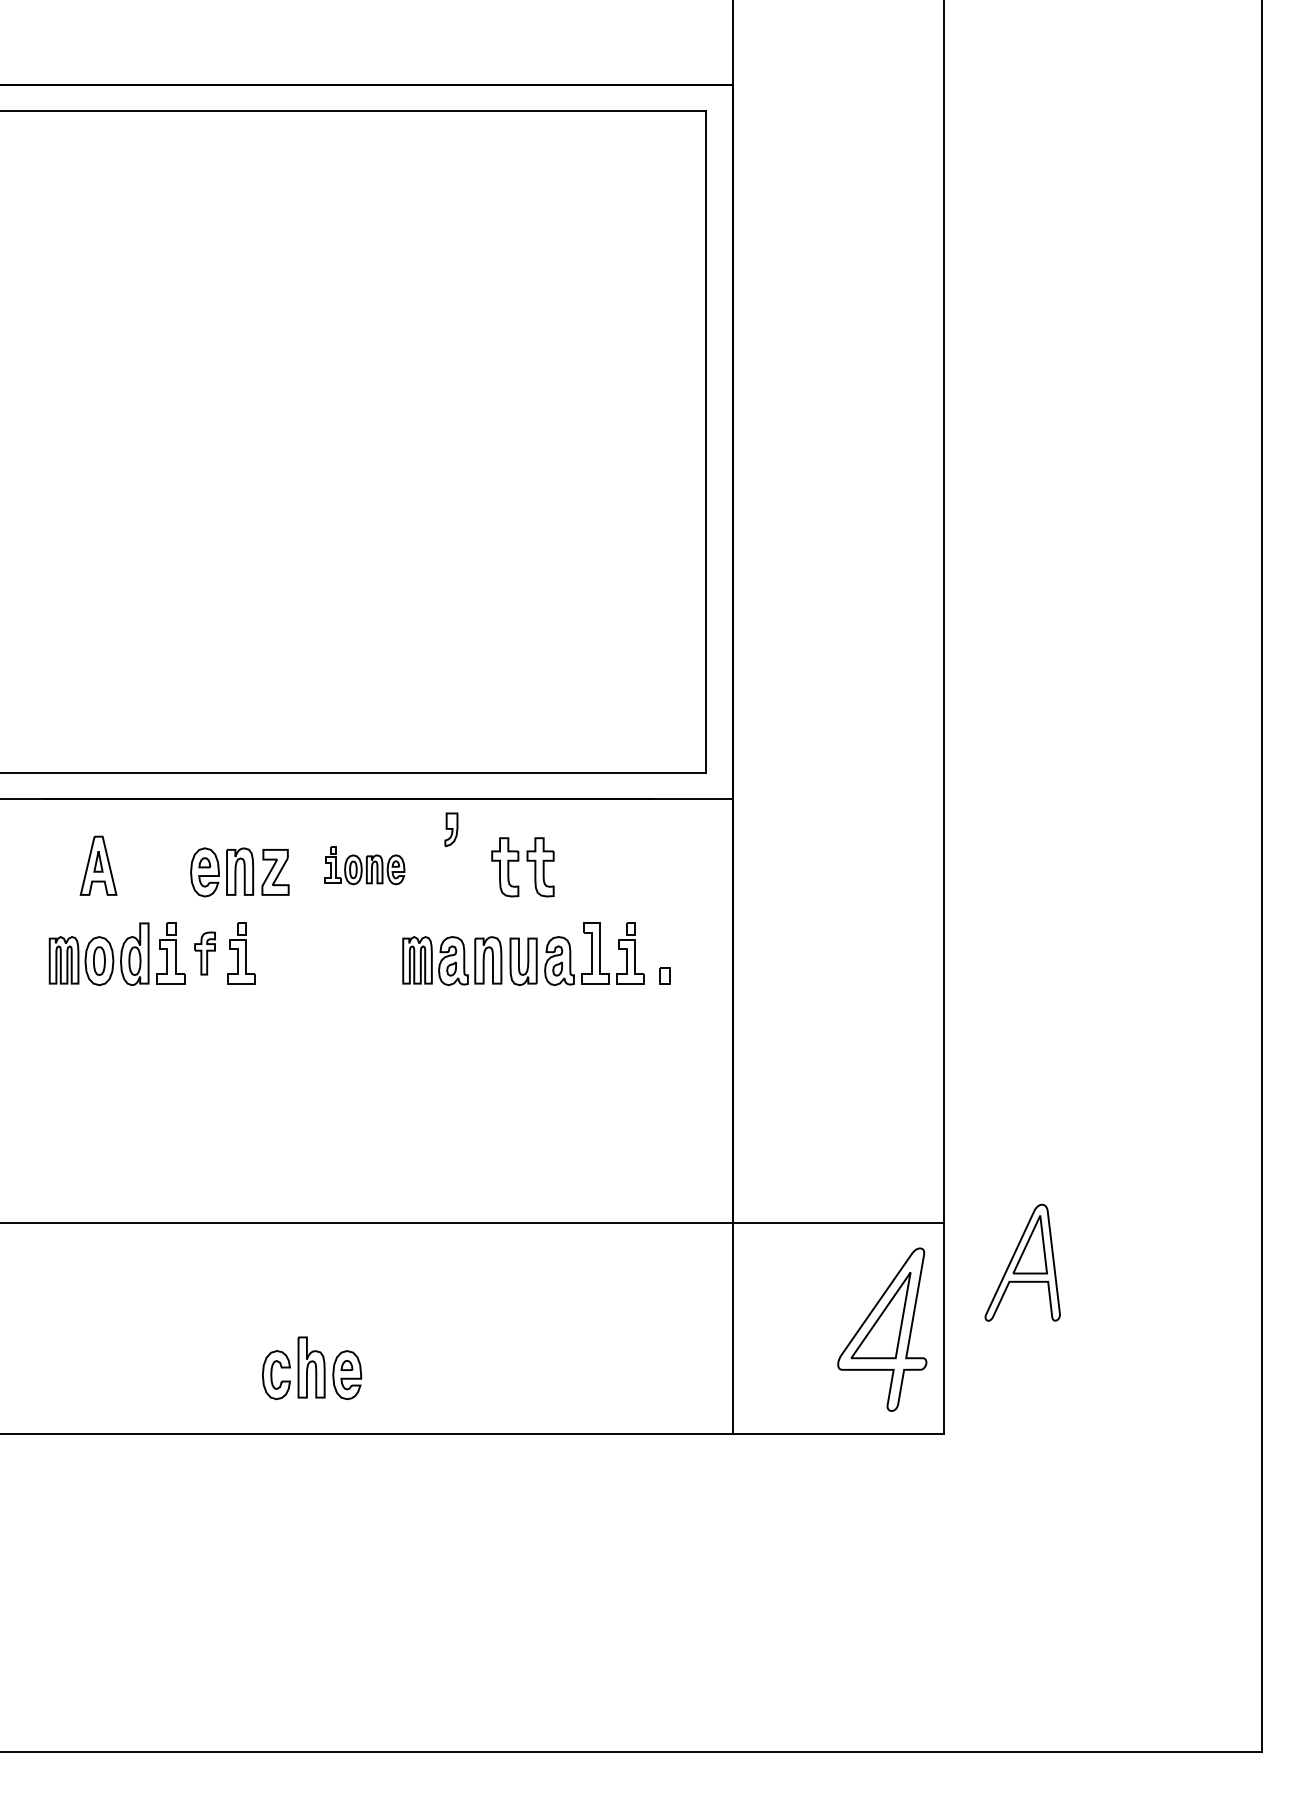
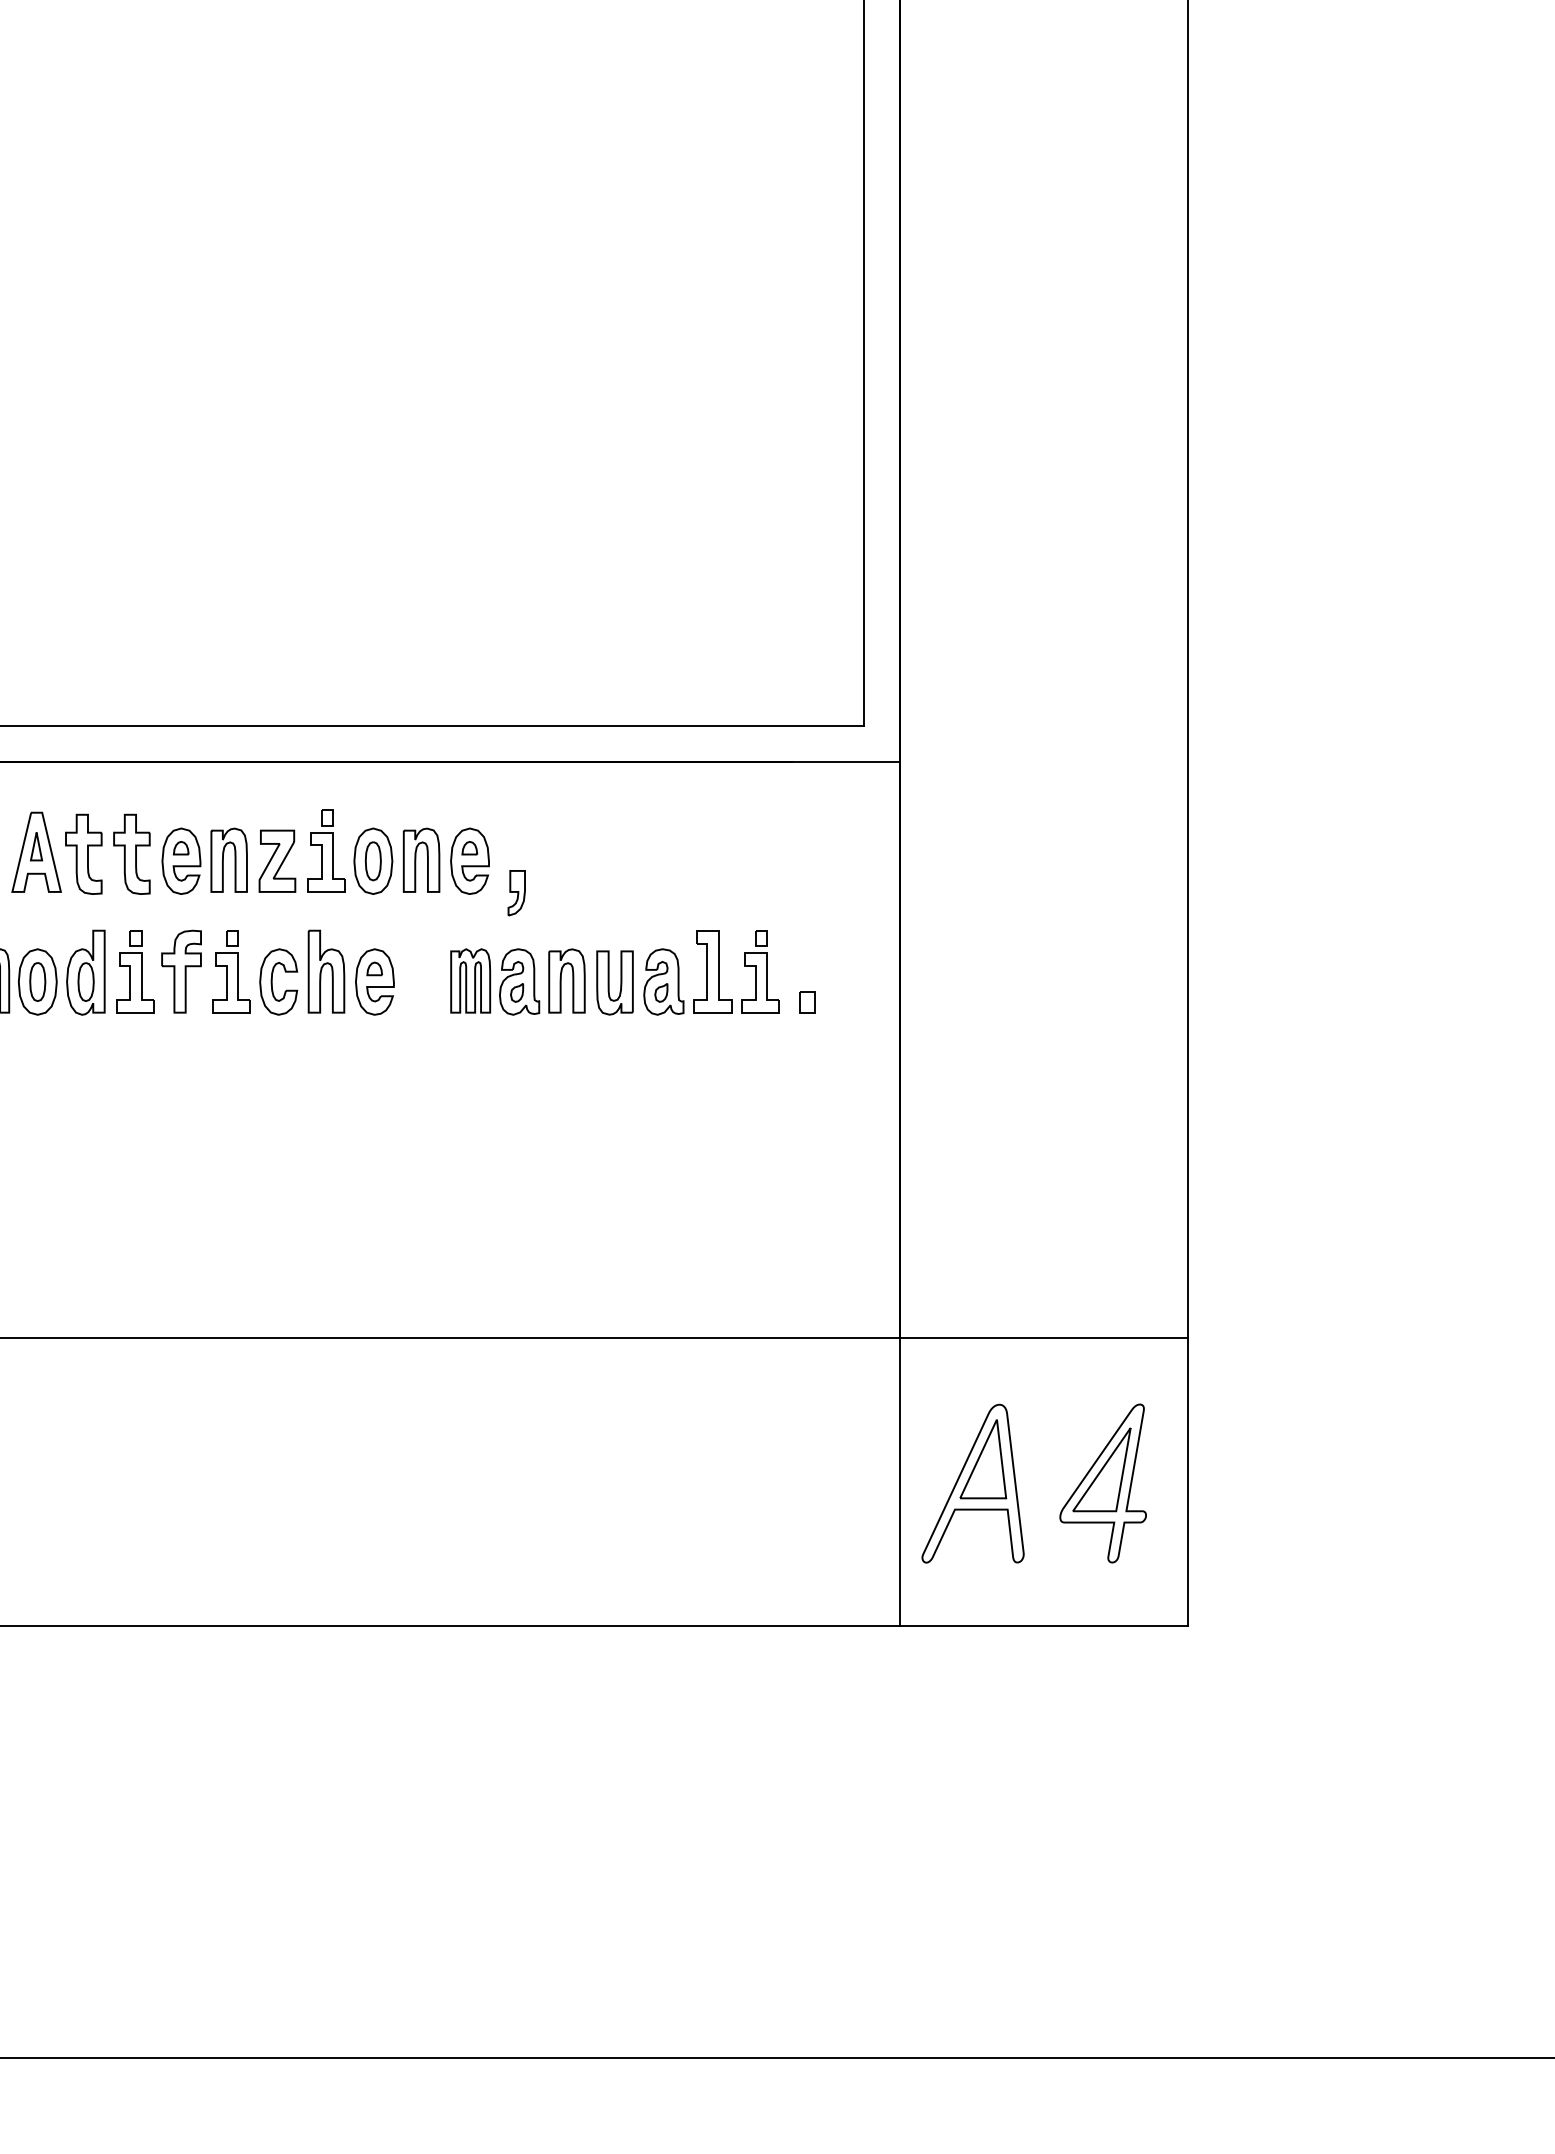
part: (451, 829) -> (516, 892), moved
part: (519, 861) -> (103, 846), moved
part: (364, 865) -> (398, 851), size x1.67
part: (204, 953) -> (180, 971), size x1.43
part: (1022, 1262) -> (972, 1483), moved
part: (882, 1329) -> (1103, 1483), size x0.71
part: (312, 1368) -> (327, 973), moved

